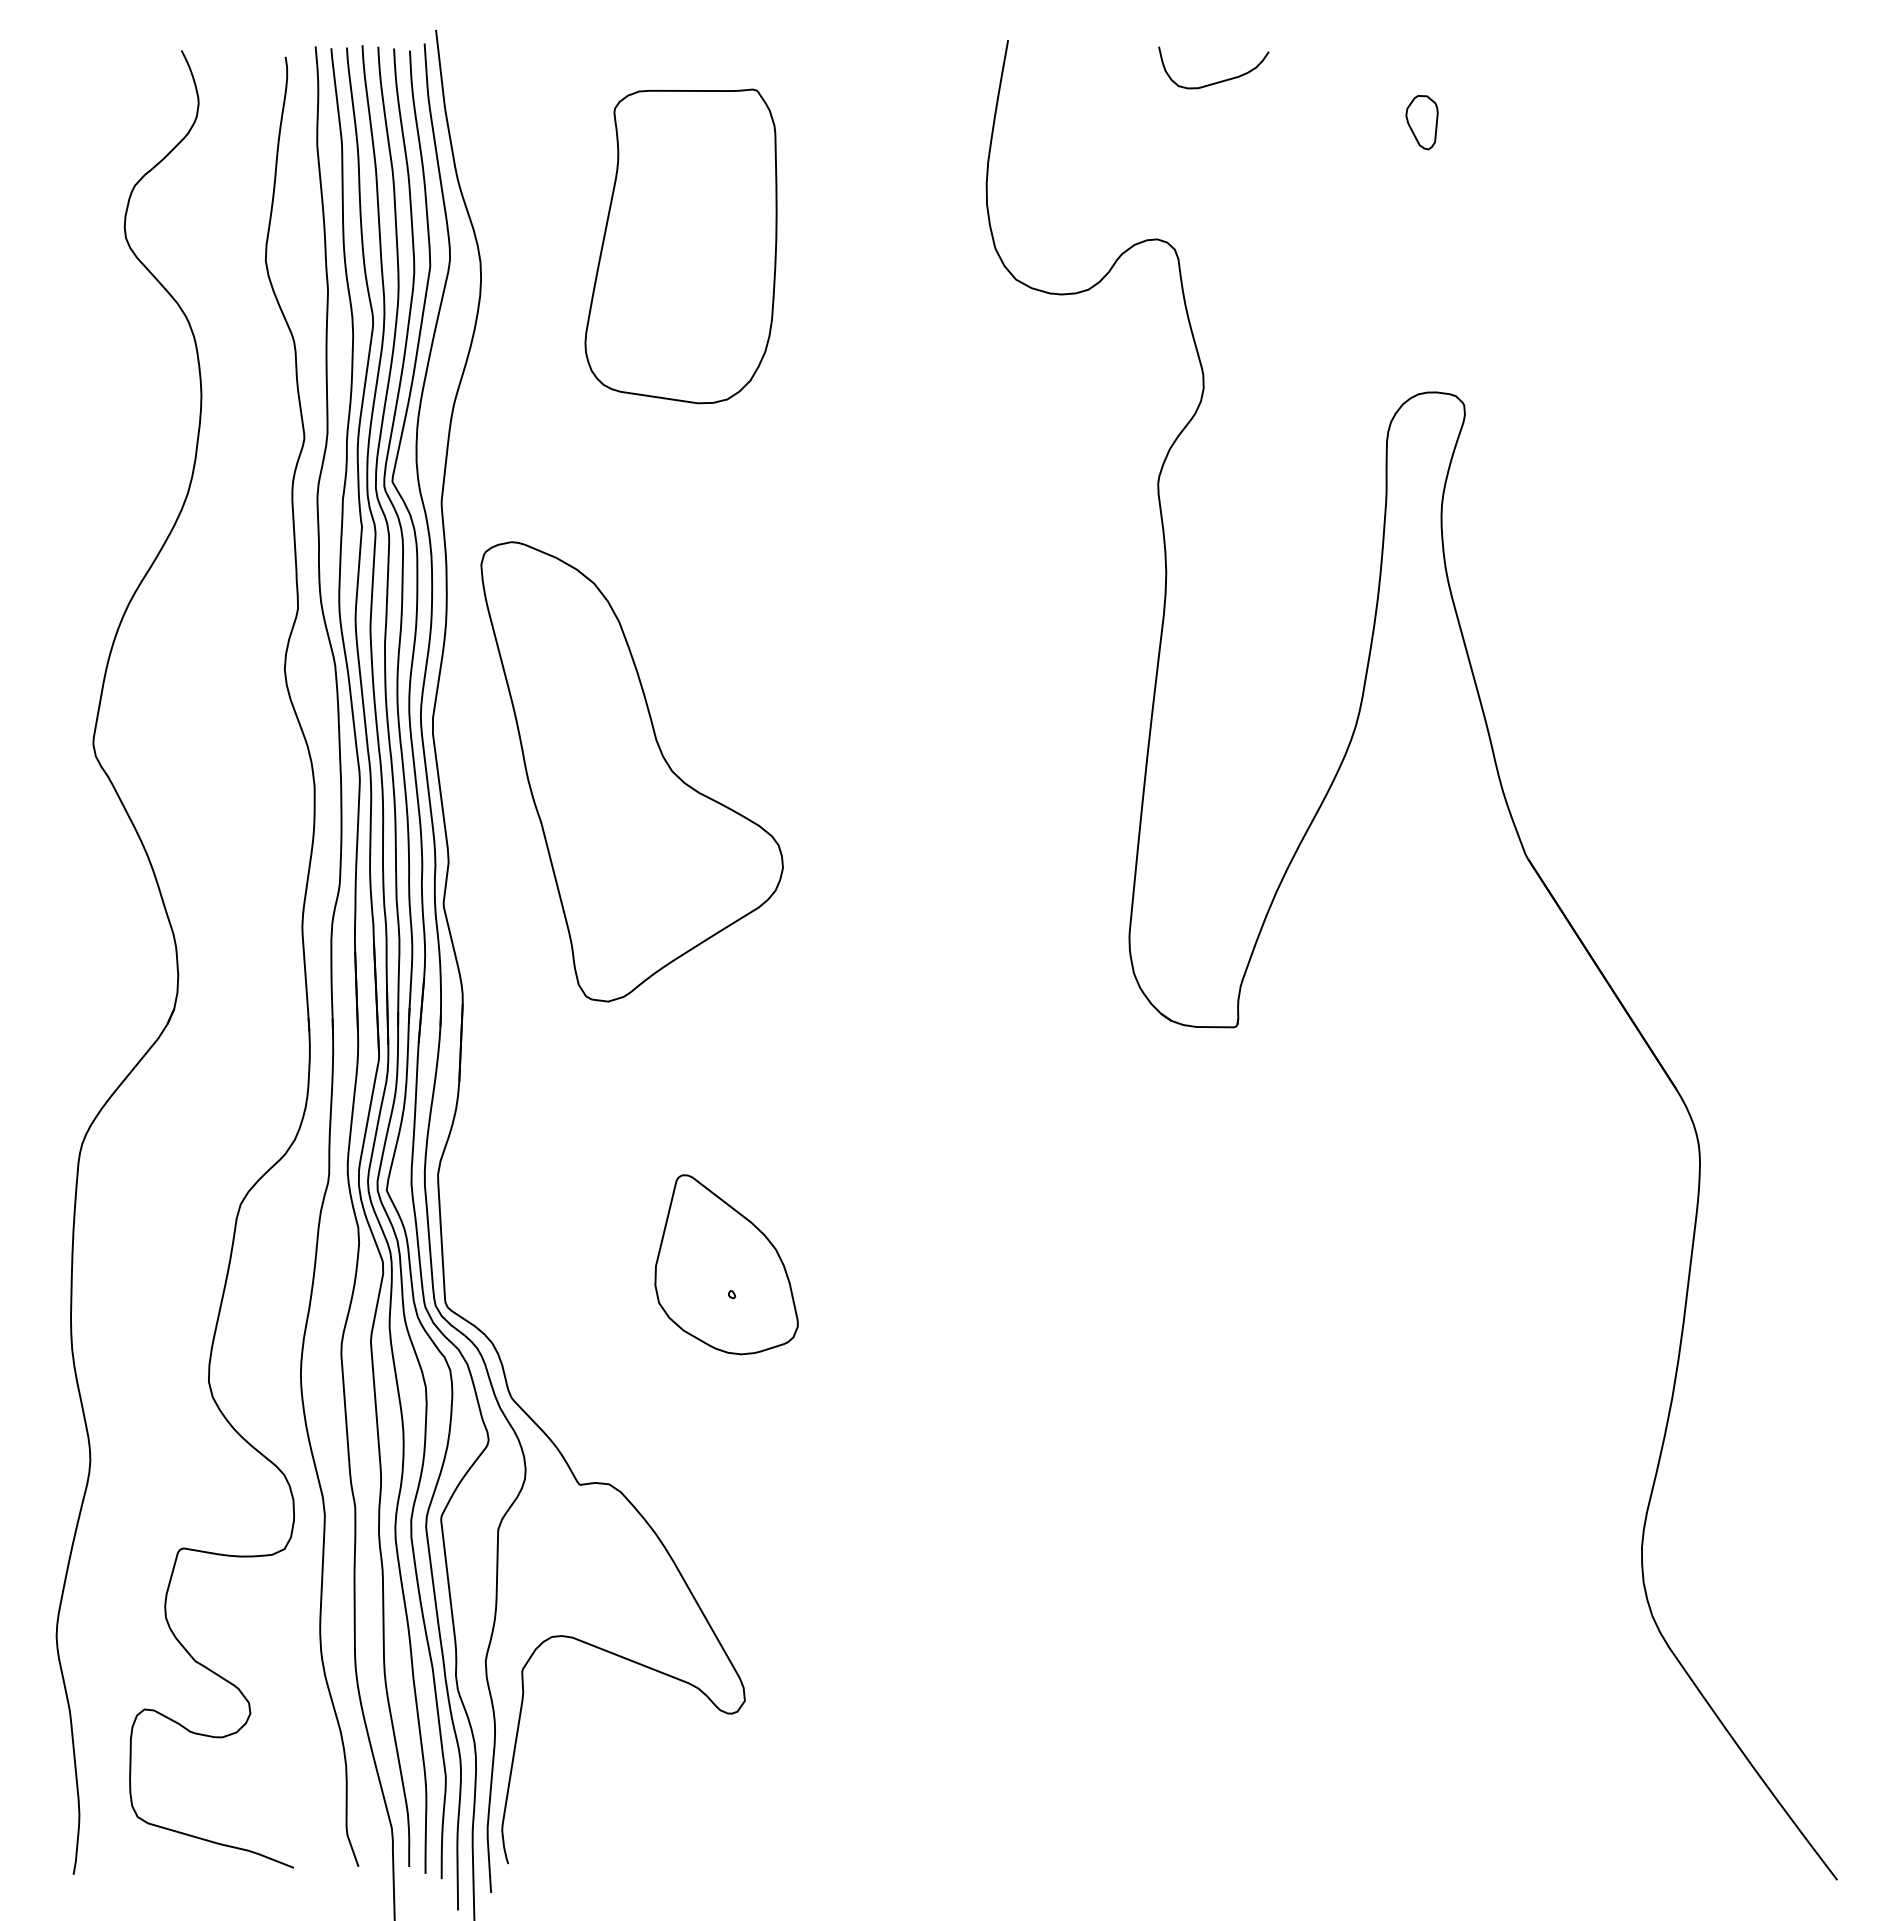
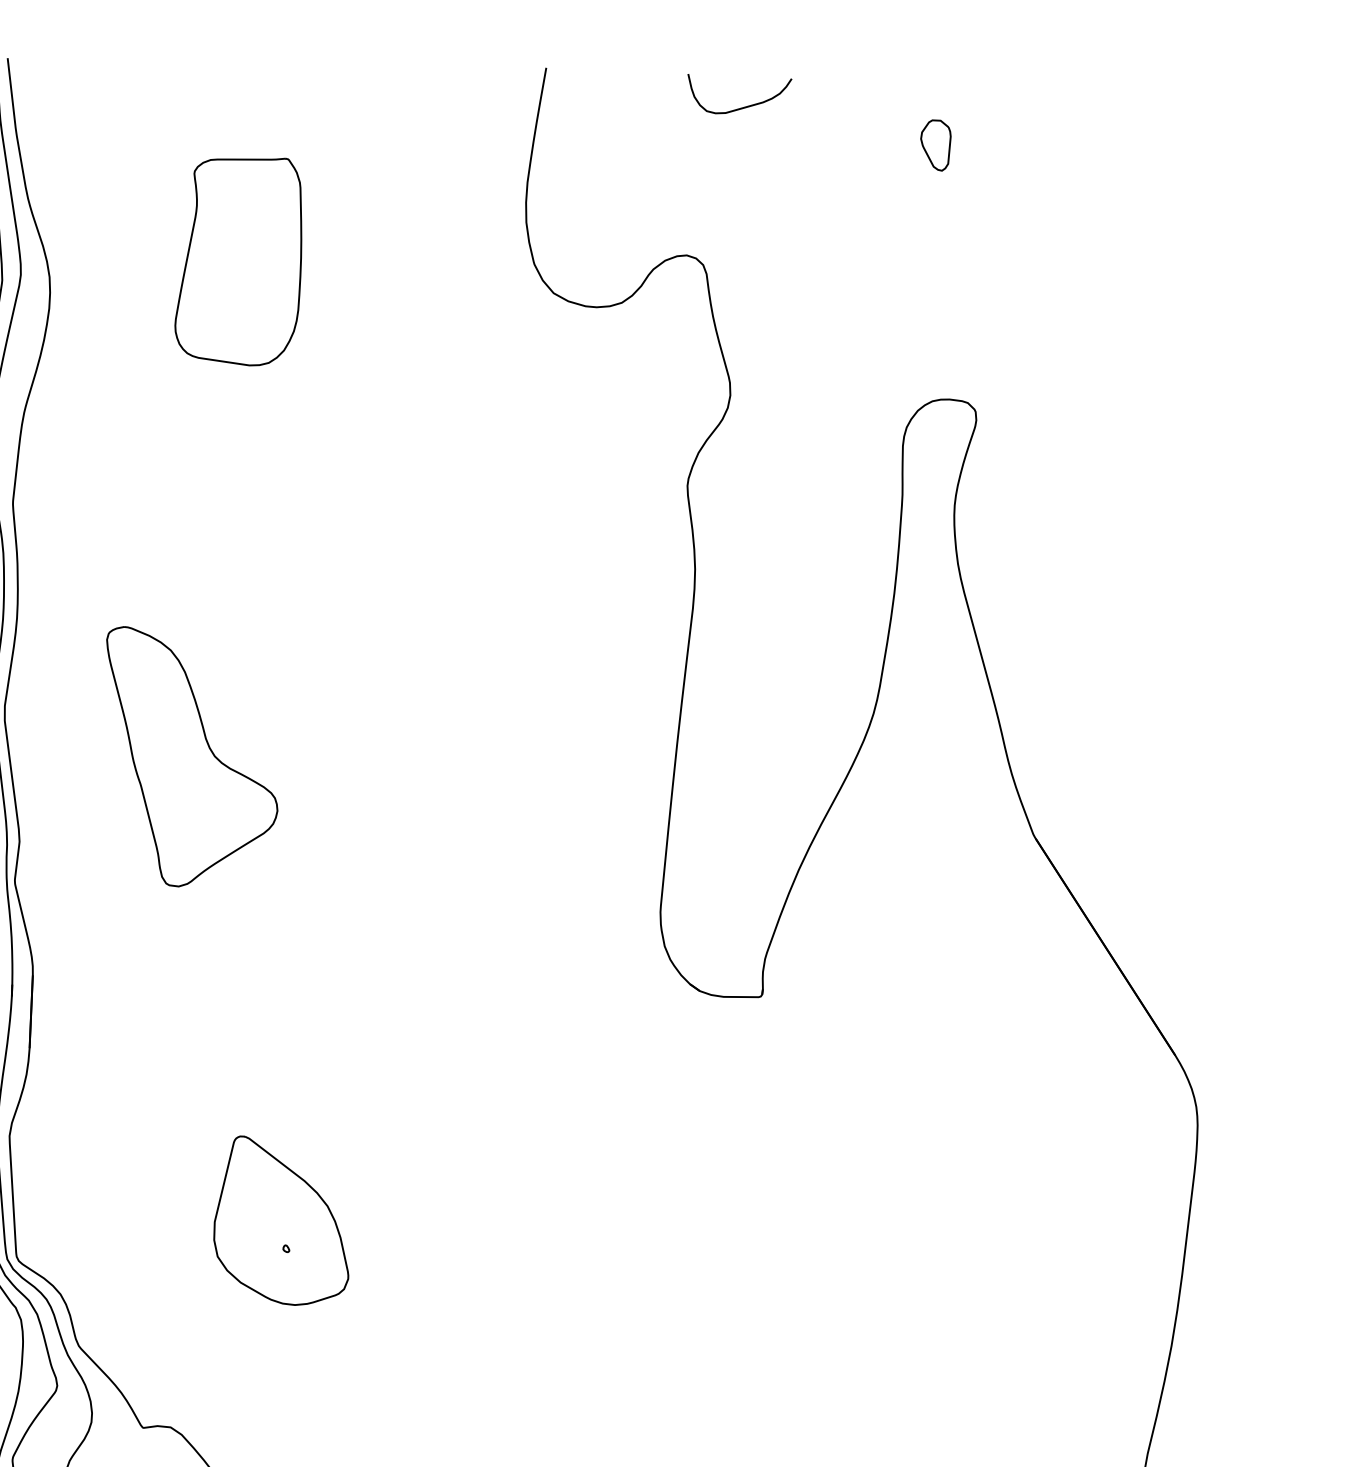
part: (680, 246) -> (237, 262), size x0.7
part: (631, 771) -> (191, 756), size x0.6

